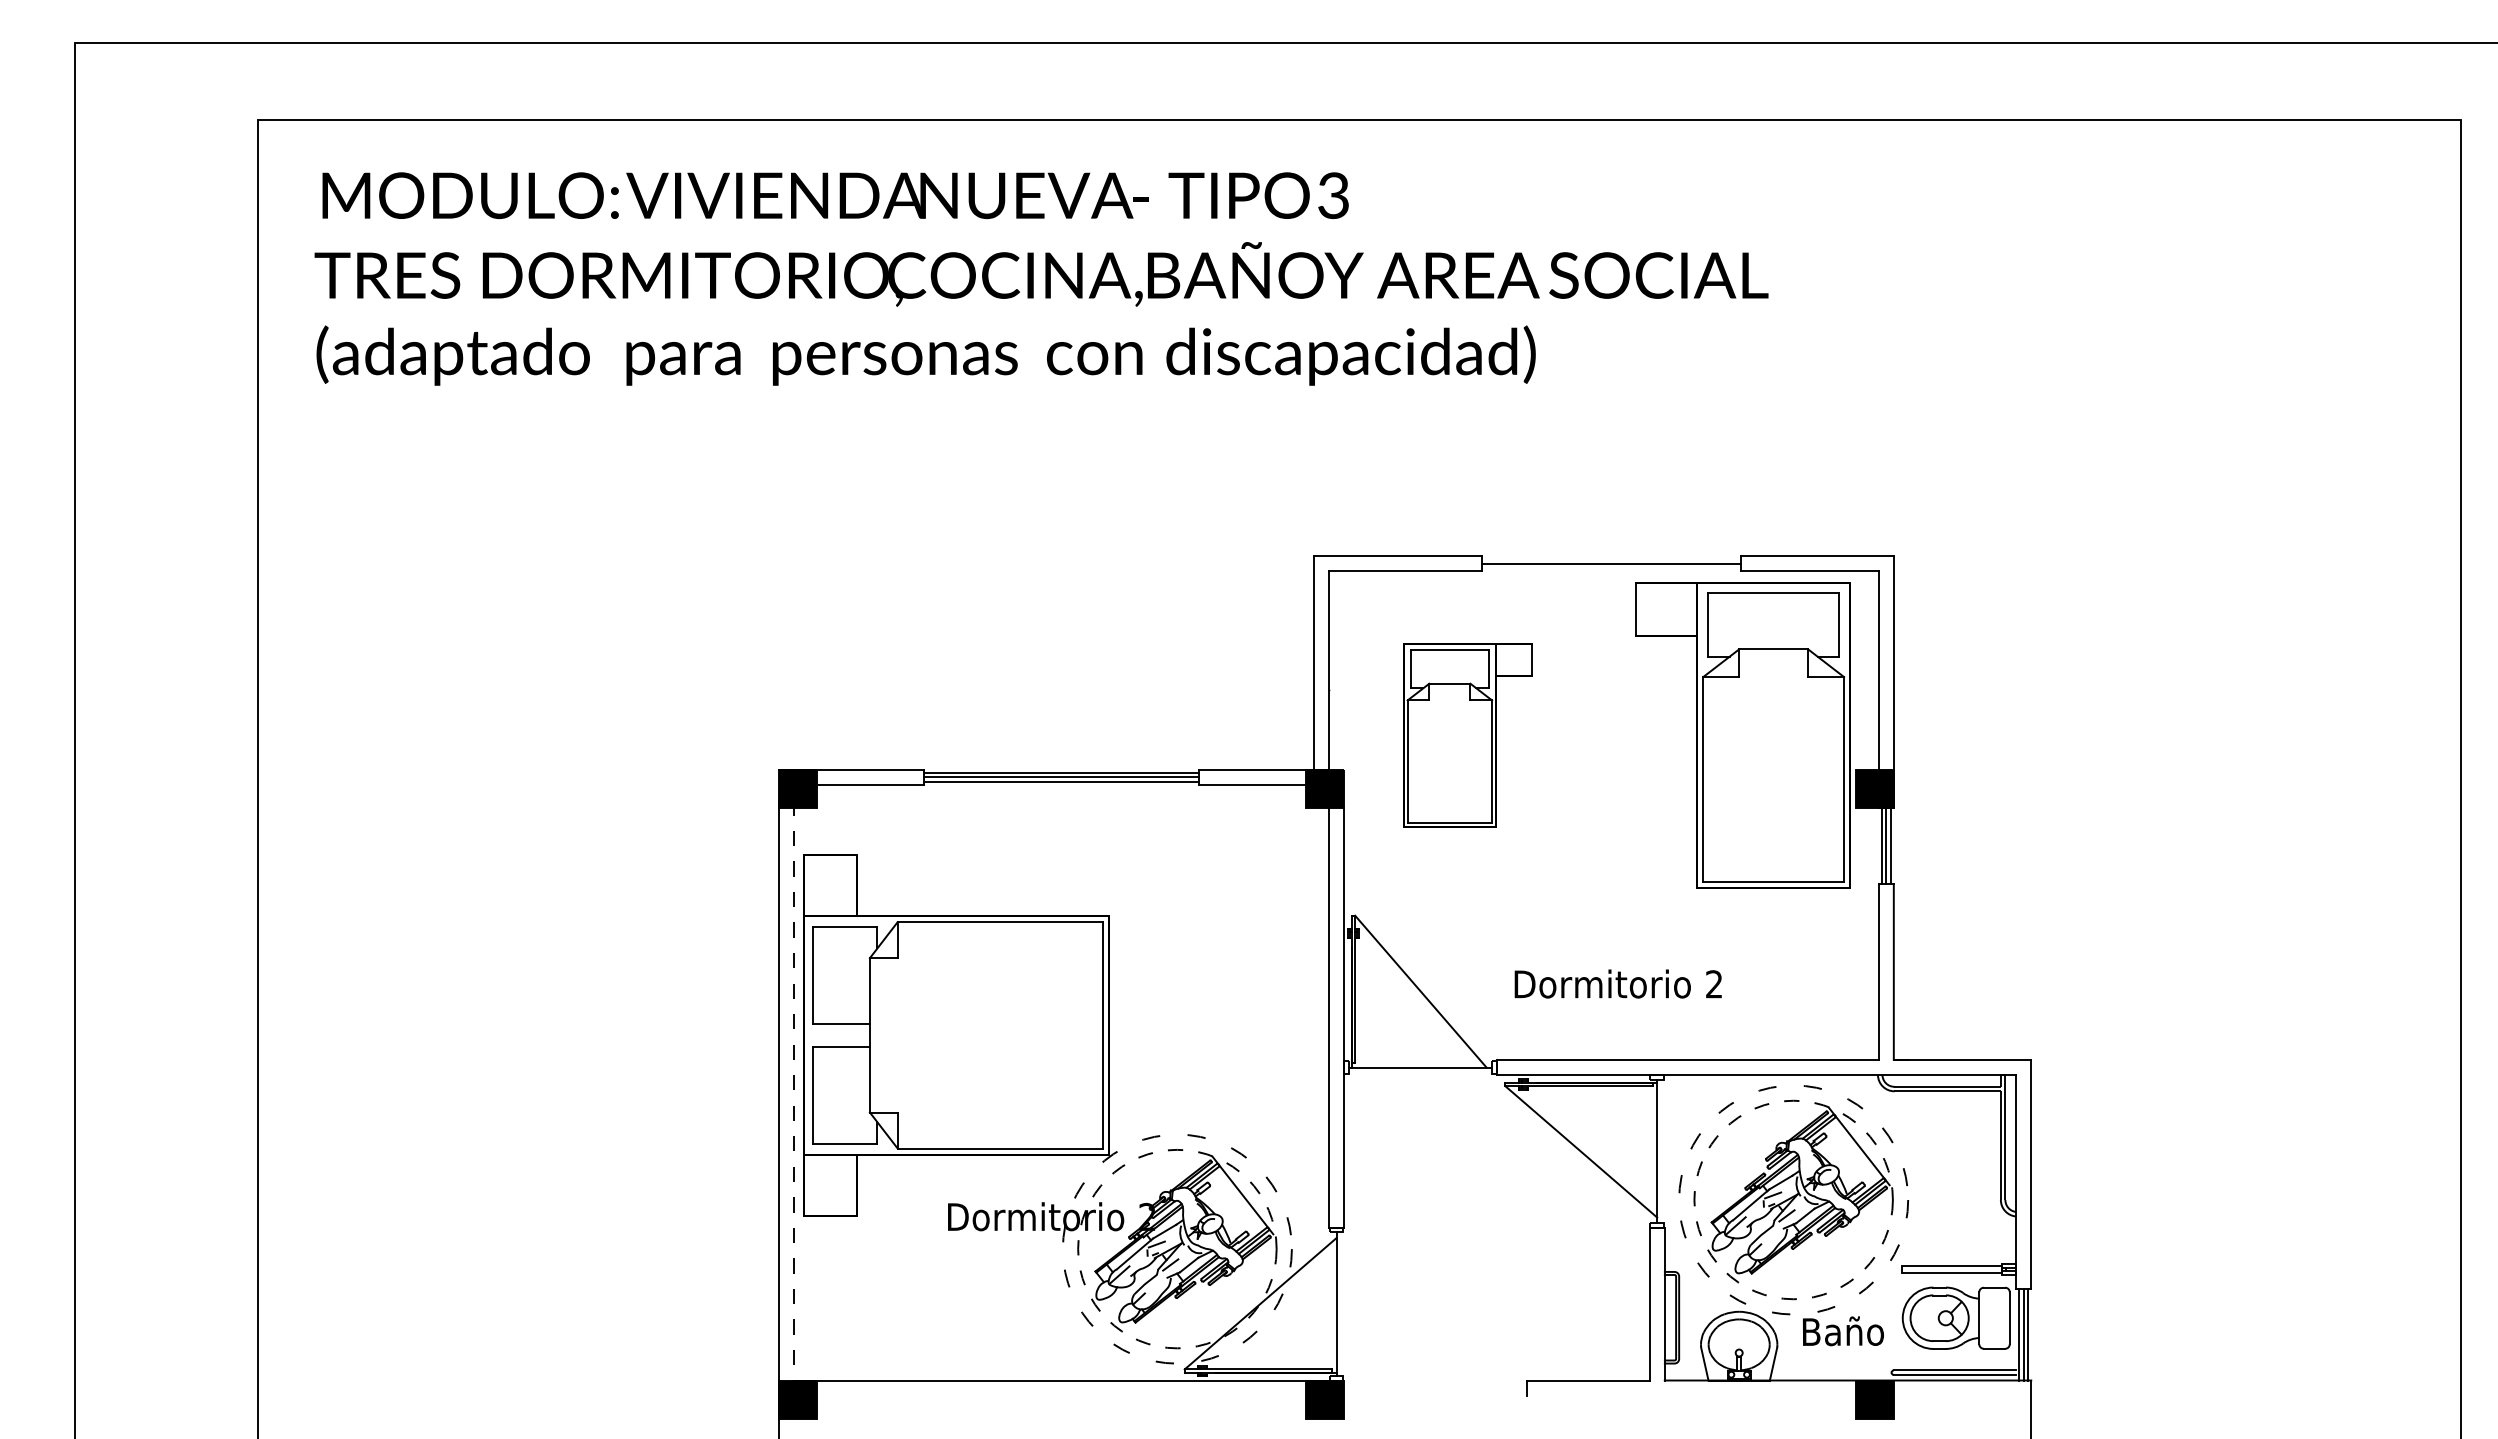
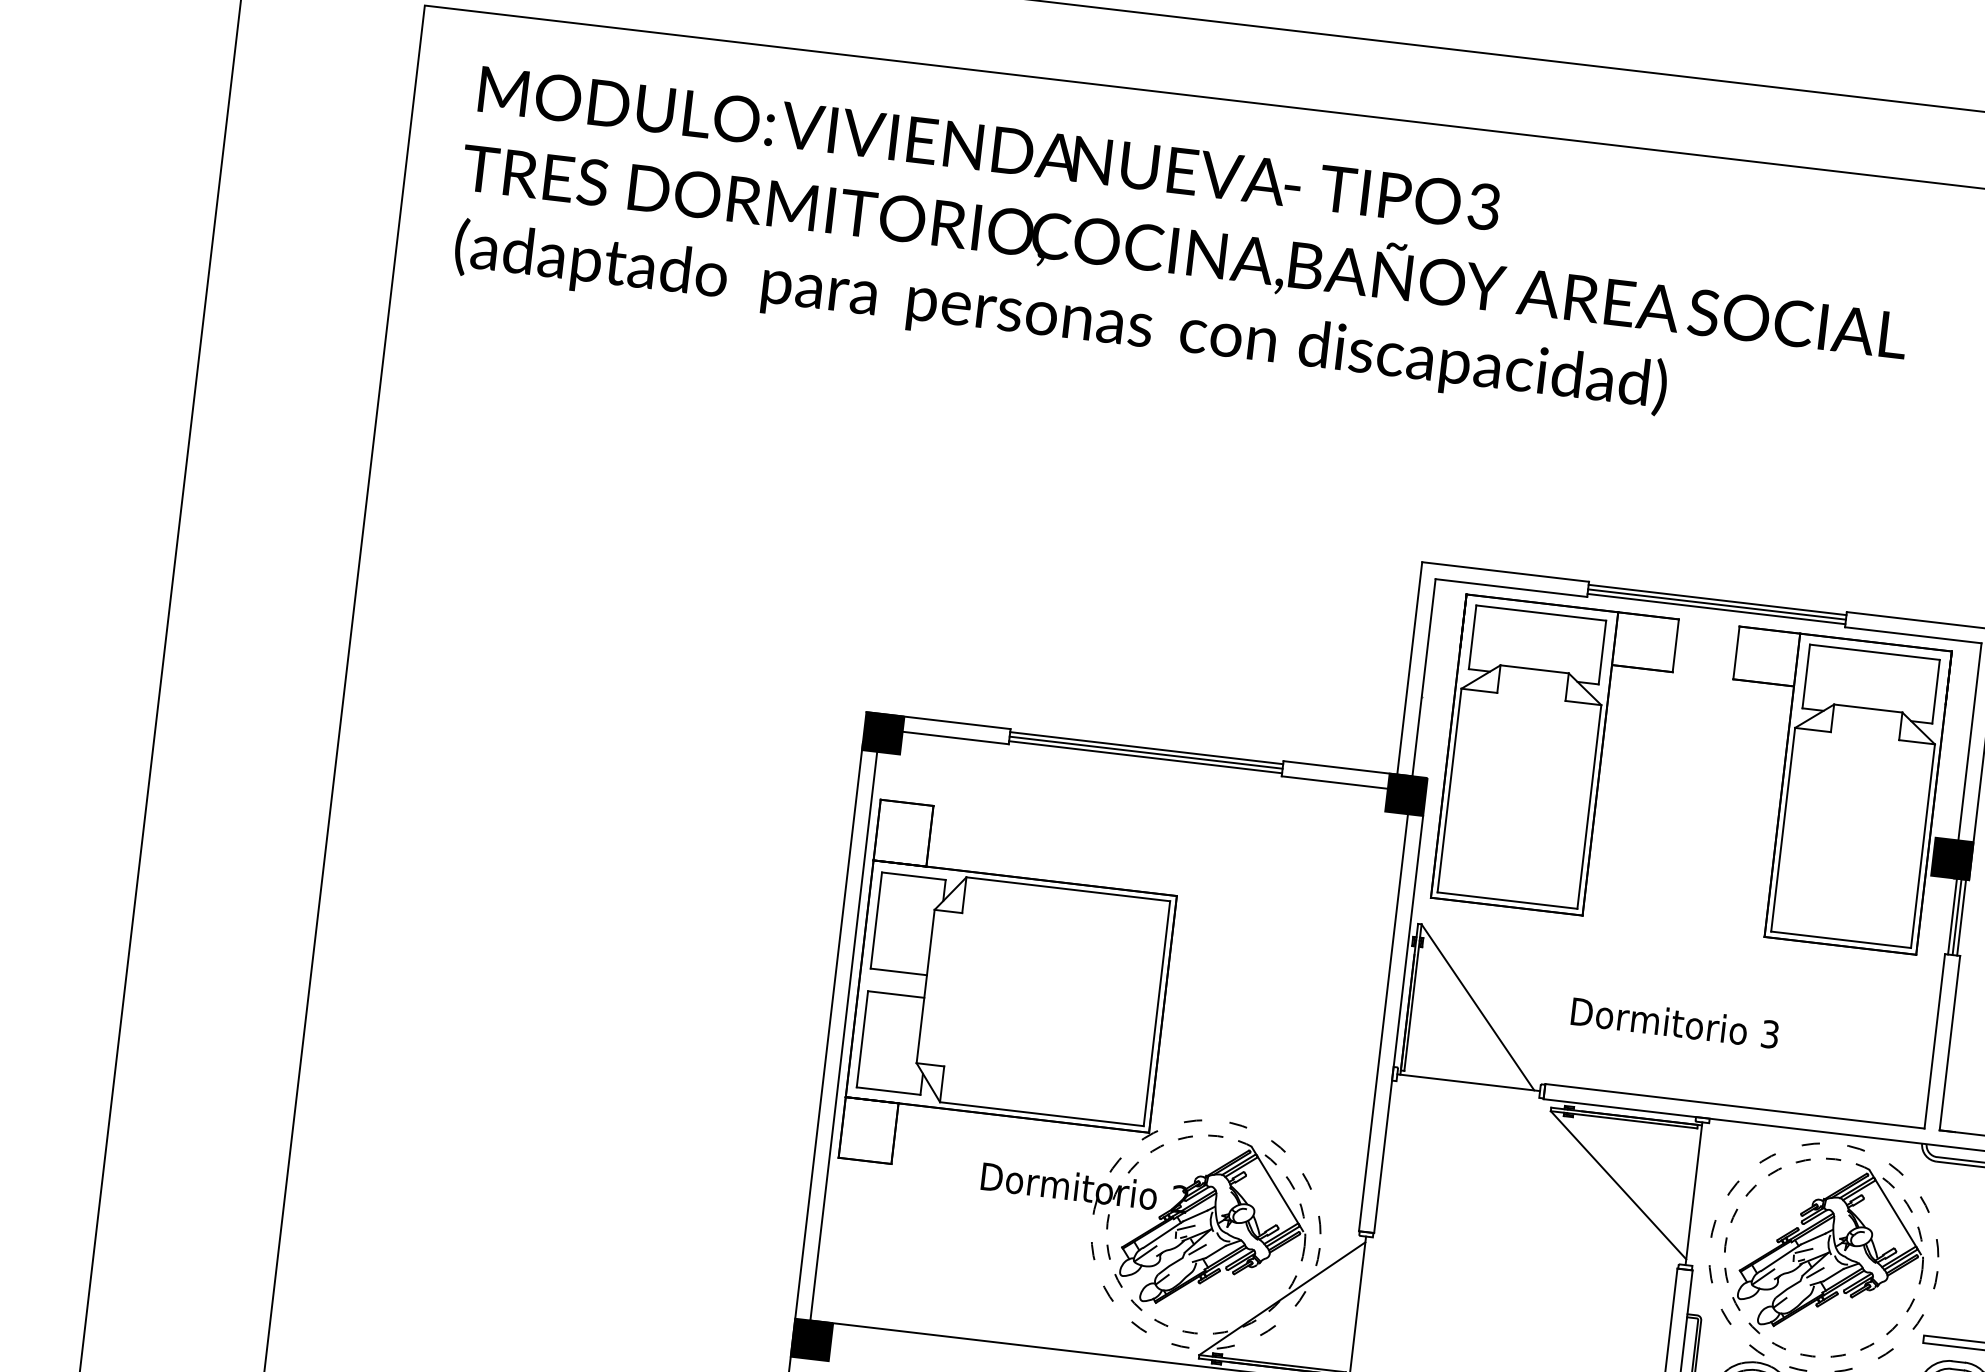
line: (1611, 559) -> (1717, 600), added
line: (1611, 568) -> (1716, 609), added
part: (1467, 735) -> (1554, 758), size x1.67
text: (1714, 984) -> (1770, 1034), 2 -> 3
line: (794, 1090) -> (844, 1032), dashed -> solid

